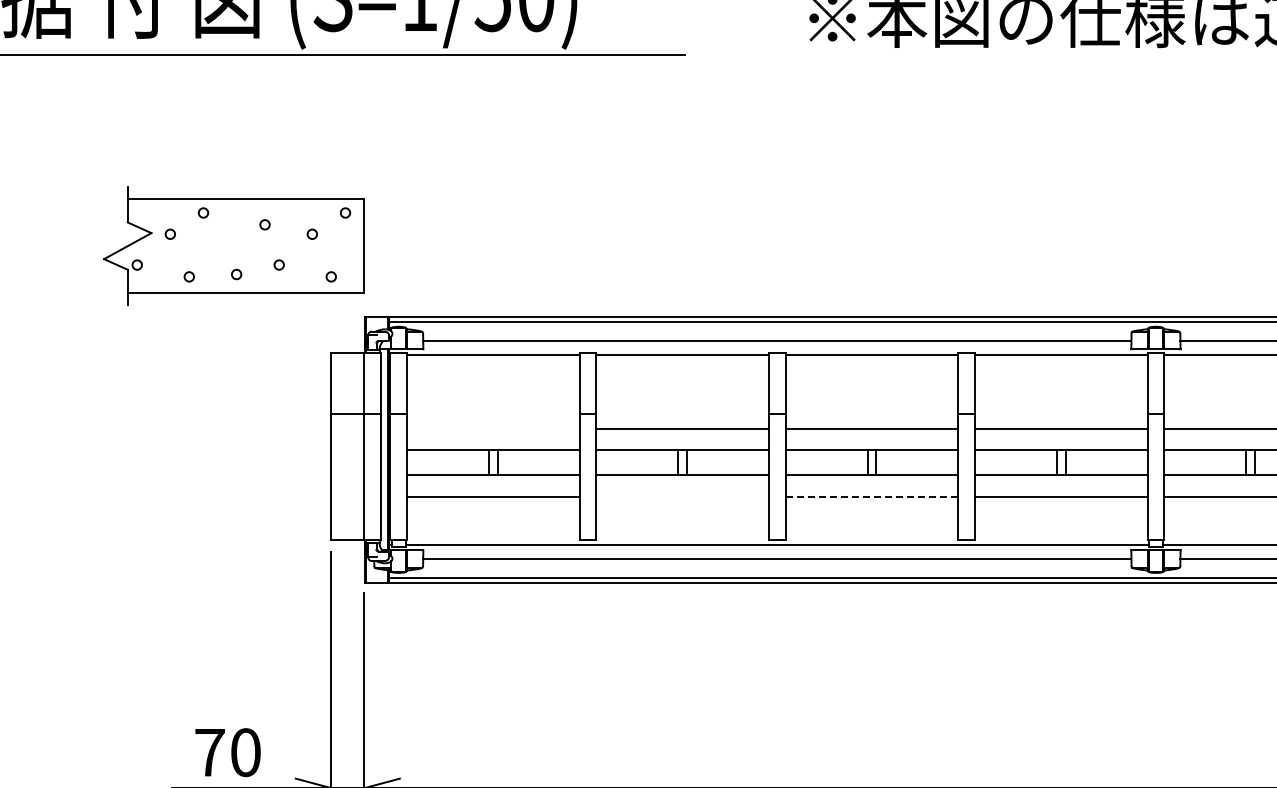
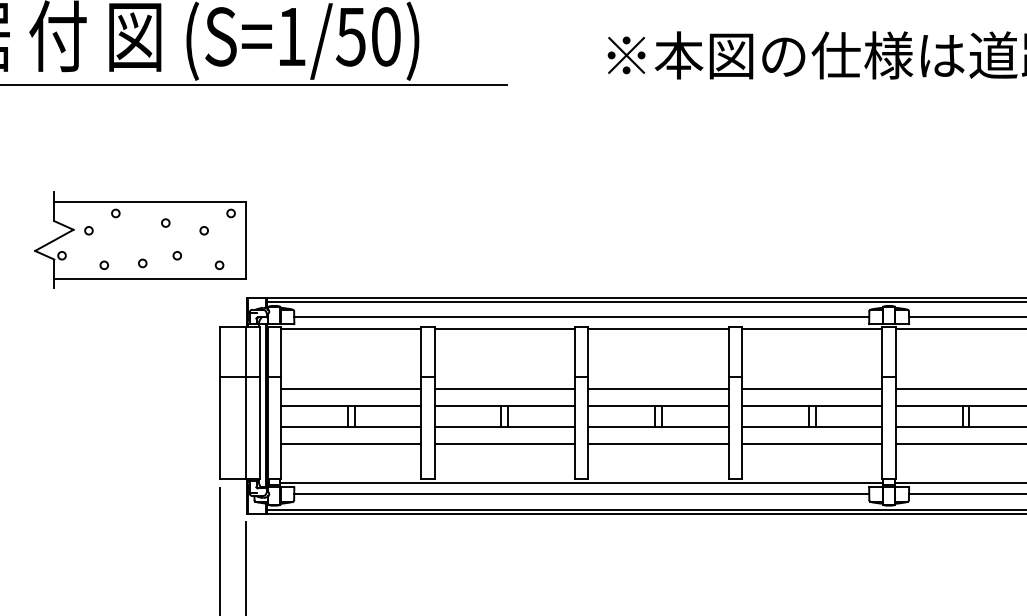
line: (493, 428) -> (351, 388), added
line: (682, 497) -> (504, 444), added
line: (871, 497) -> (658, 444), dashed -> solid

